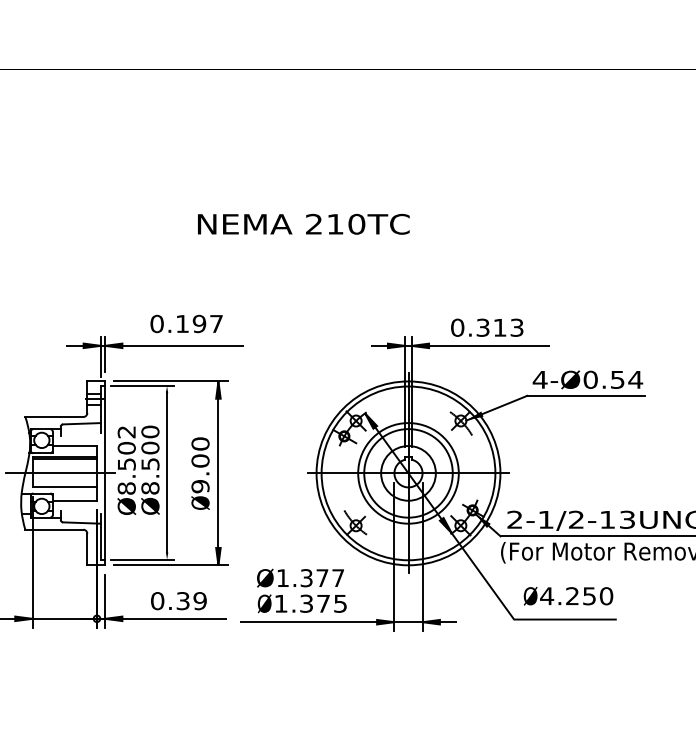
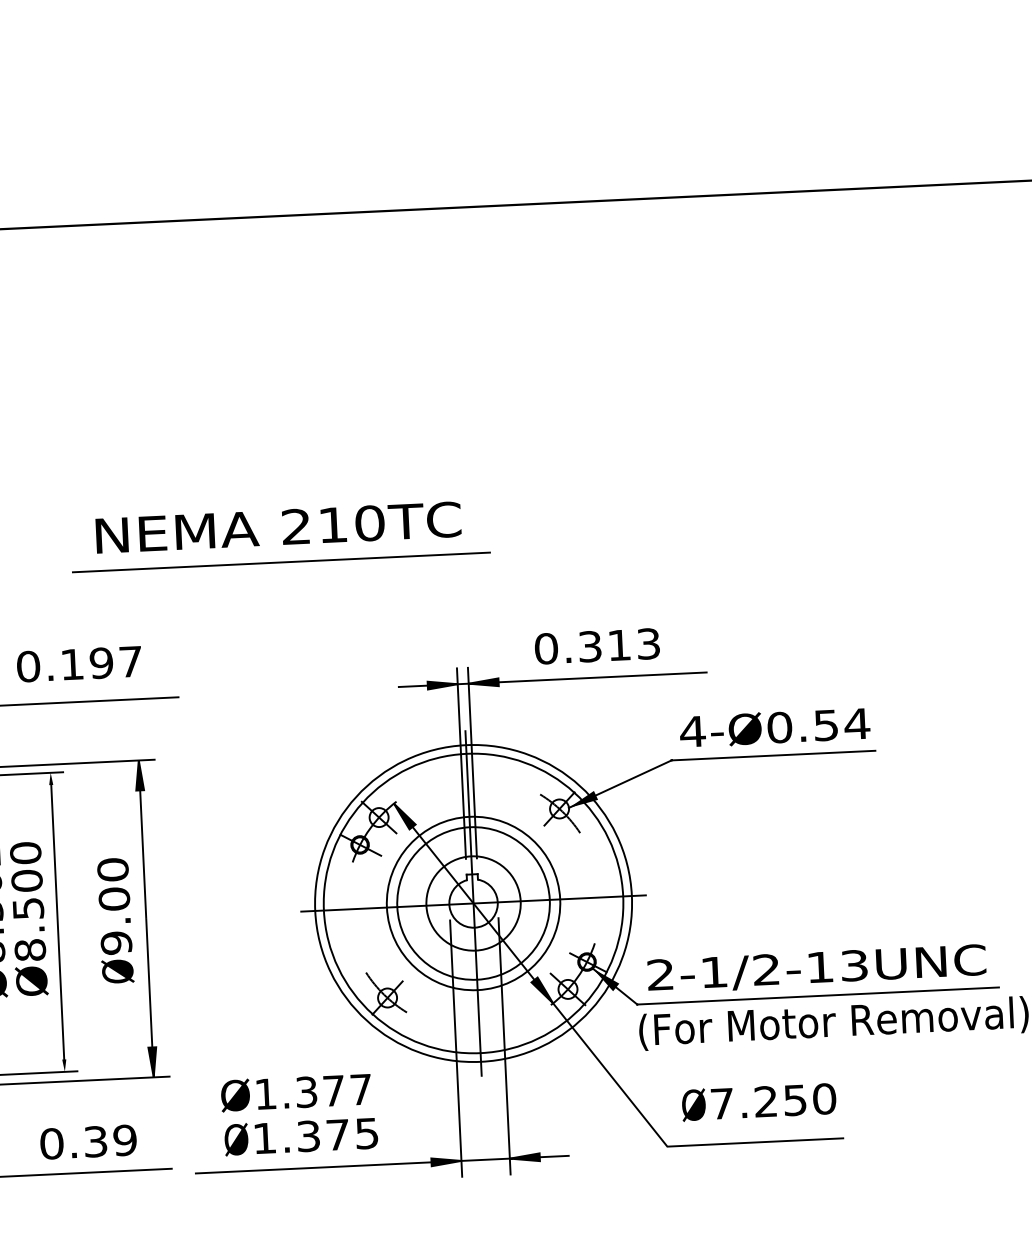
text: (303, 223) -> (277, 526), moved
line: (306, 270) -> (281, 562), added
text: (547, 596) -> (722, 1104), 4.250 -> 7.250

